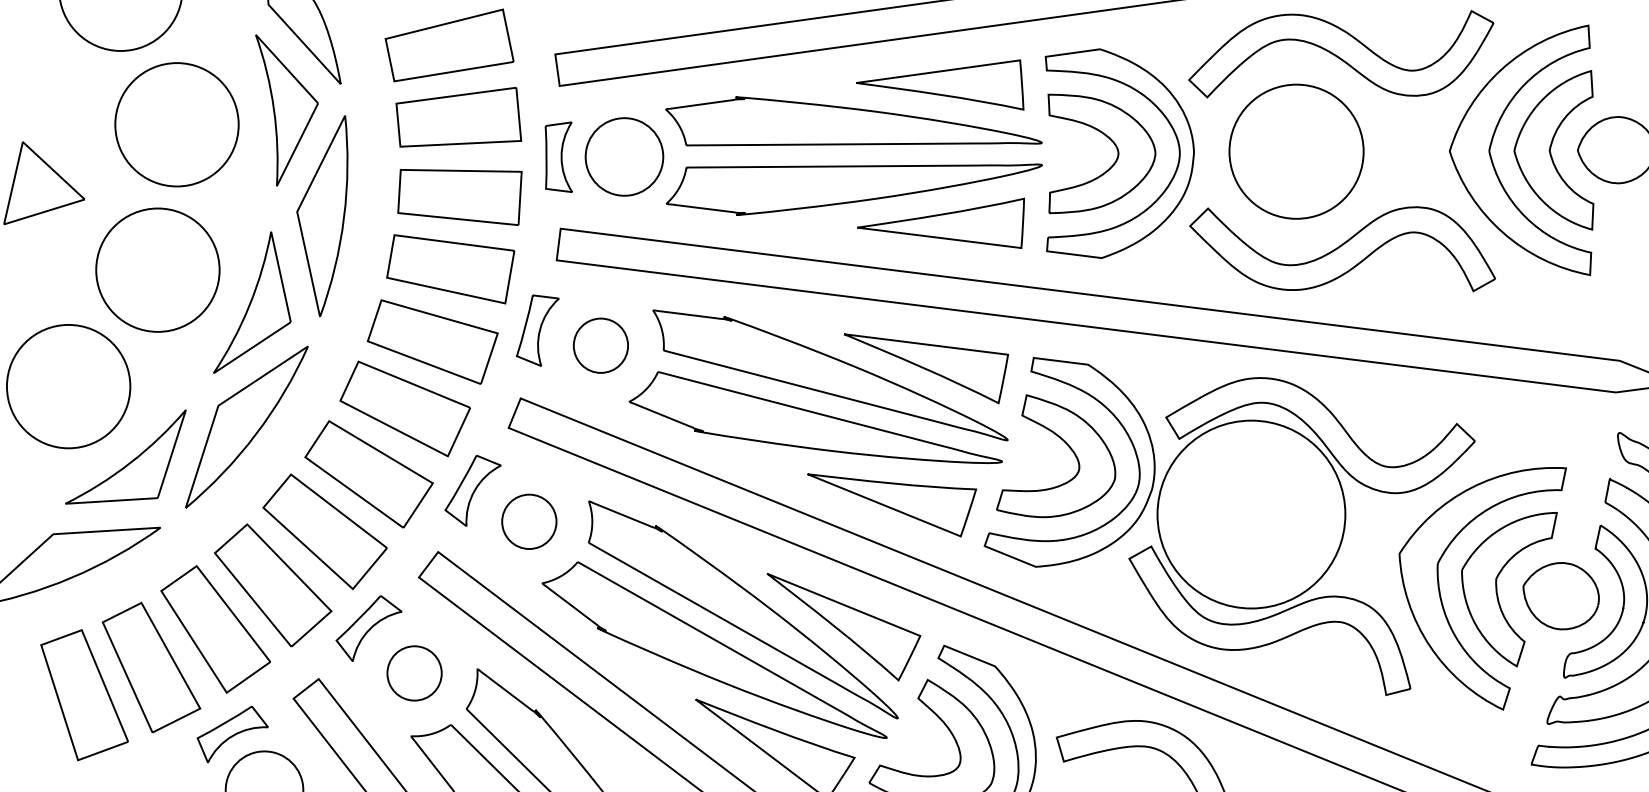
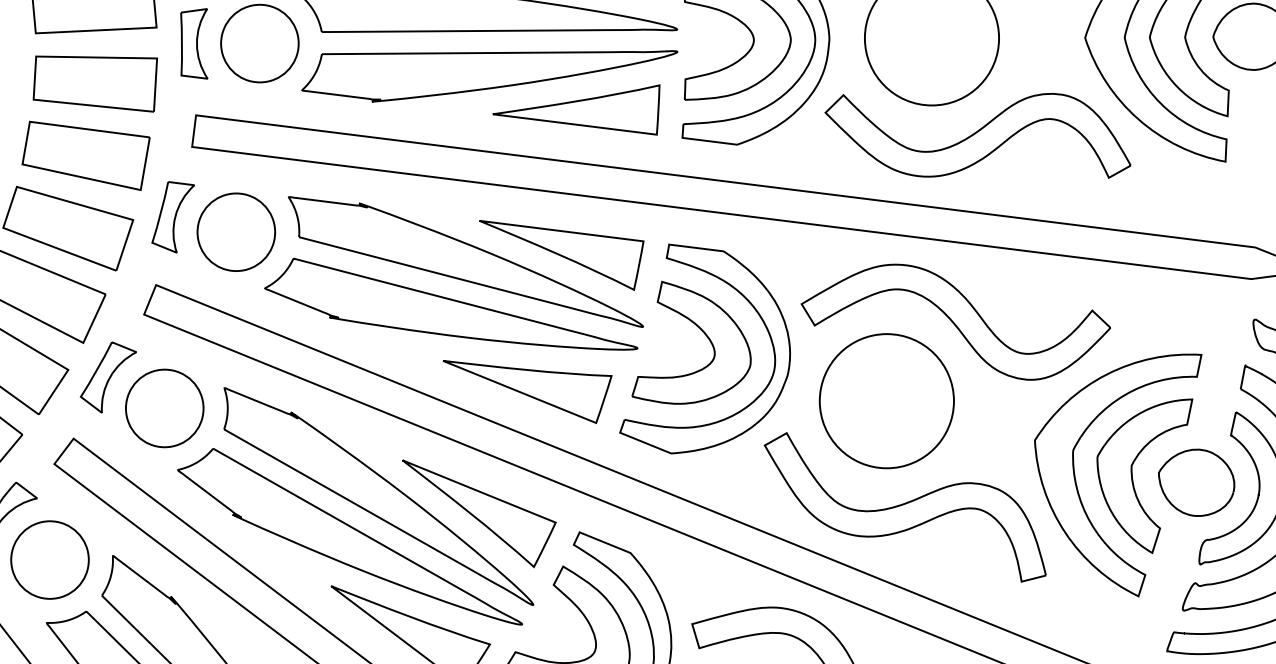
circle: (600, 345) -> (235, 232), size x1.43
circle: (1251, 514) -> (886, 401), size x0.71
circle: (529, 521) -> (164, 408), size x1.43
circle: (414, 673) -> (49, 560), size x1.43

